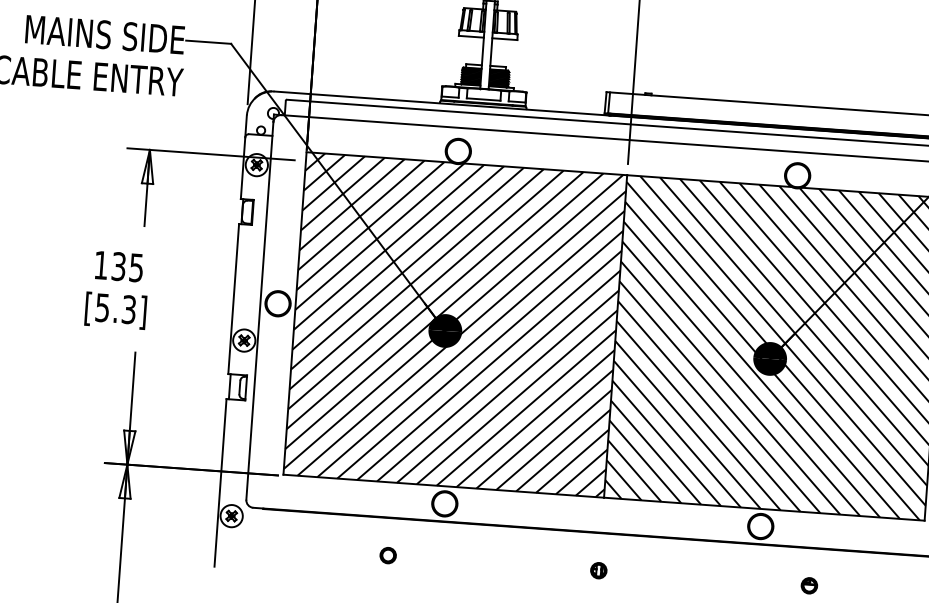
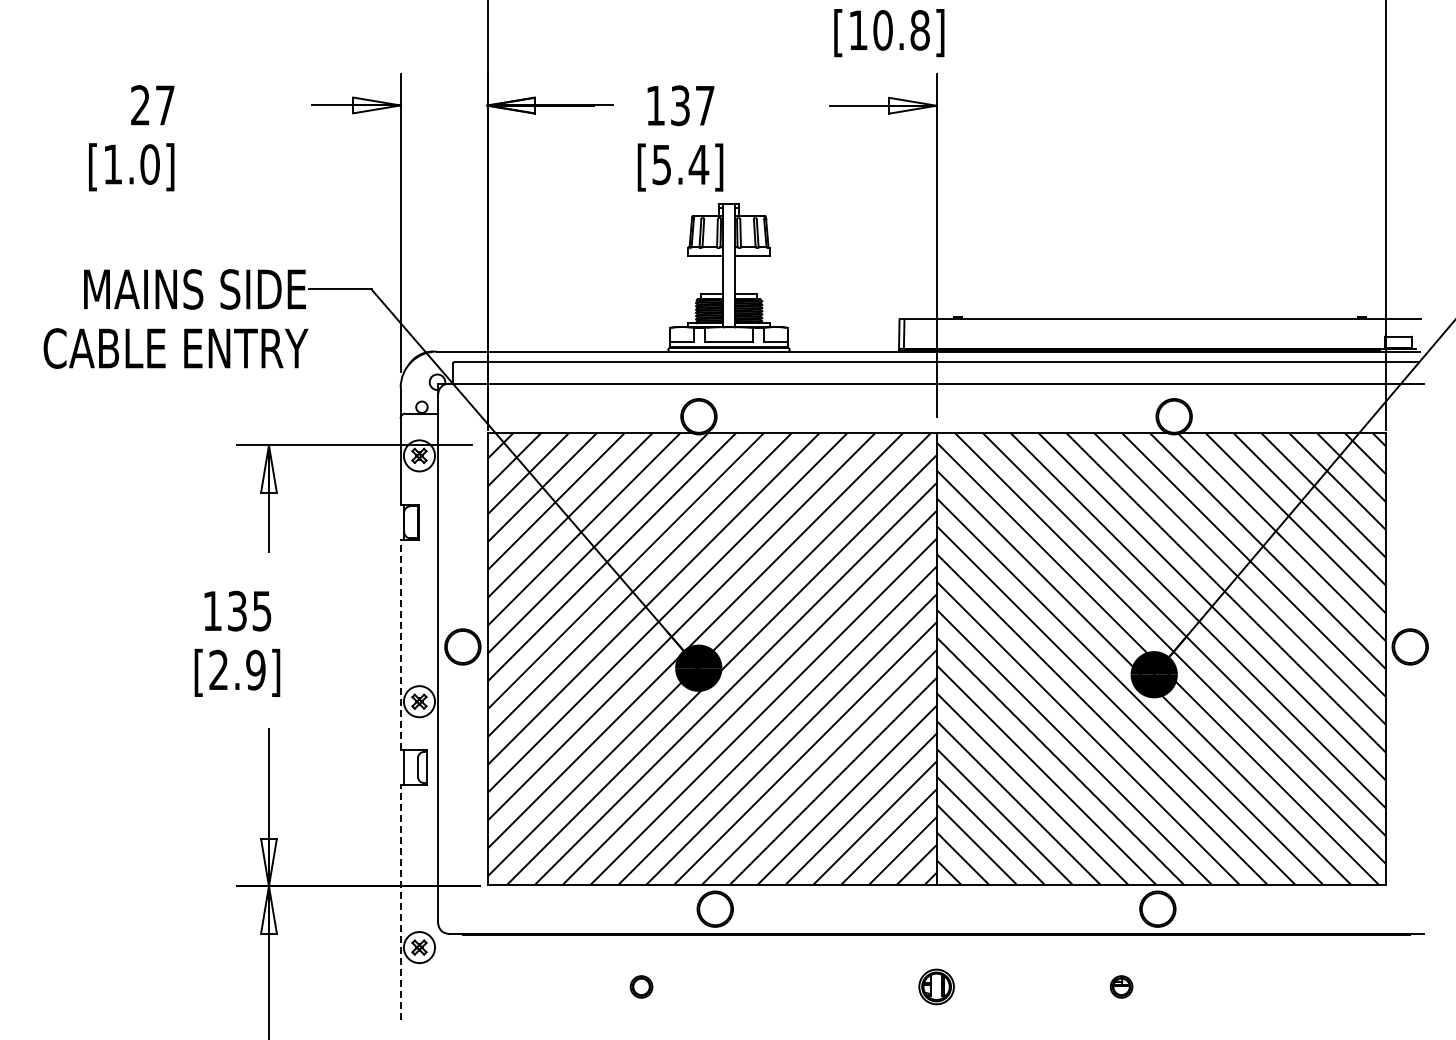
line: (233, 298) -> (400, 644), solid -> dashed
text: (116, 308) -> (237, 669), [5.3] -> [2.9]
line: (220, 482) -> (400, 901), solid -> dashed
part: (598, 570) -> (936, 986), size x1.6
part: (809, 585) -> (1121, 986), moved

